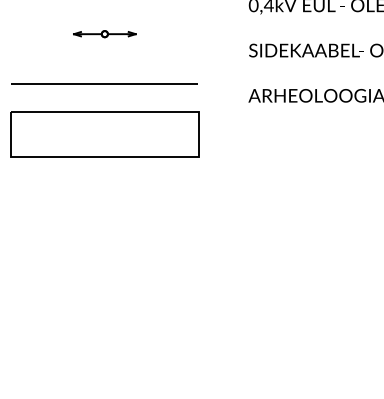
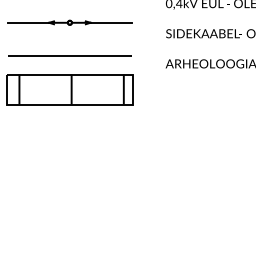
line: (42, 33) -> (28, 22), added
line: (167, 33) -> (111, 22), added
hatch: (107, 134) -> (71, 89), added

